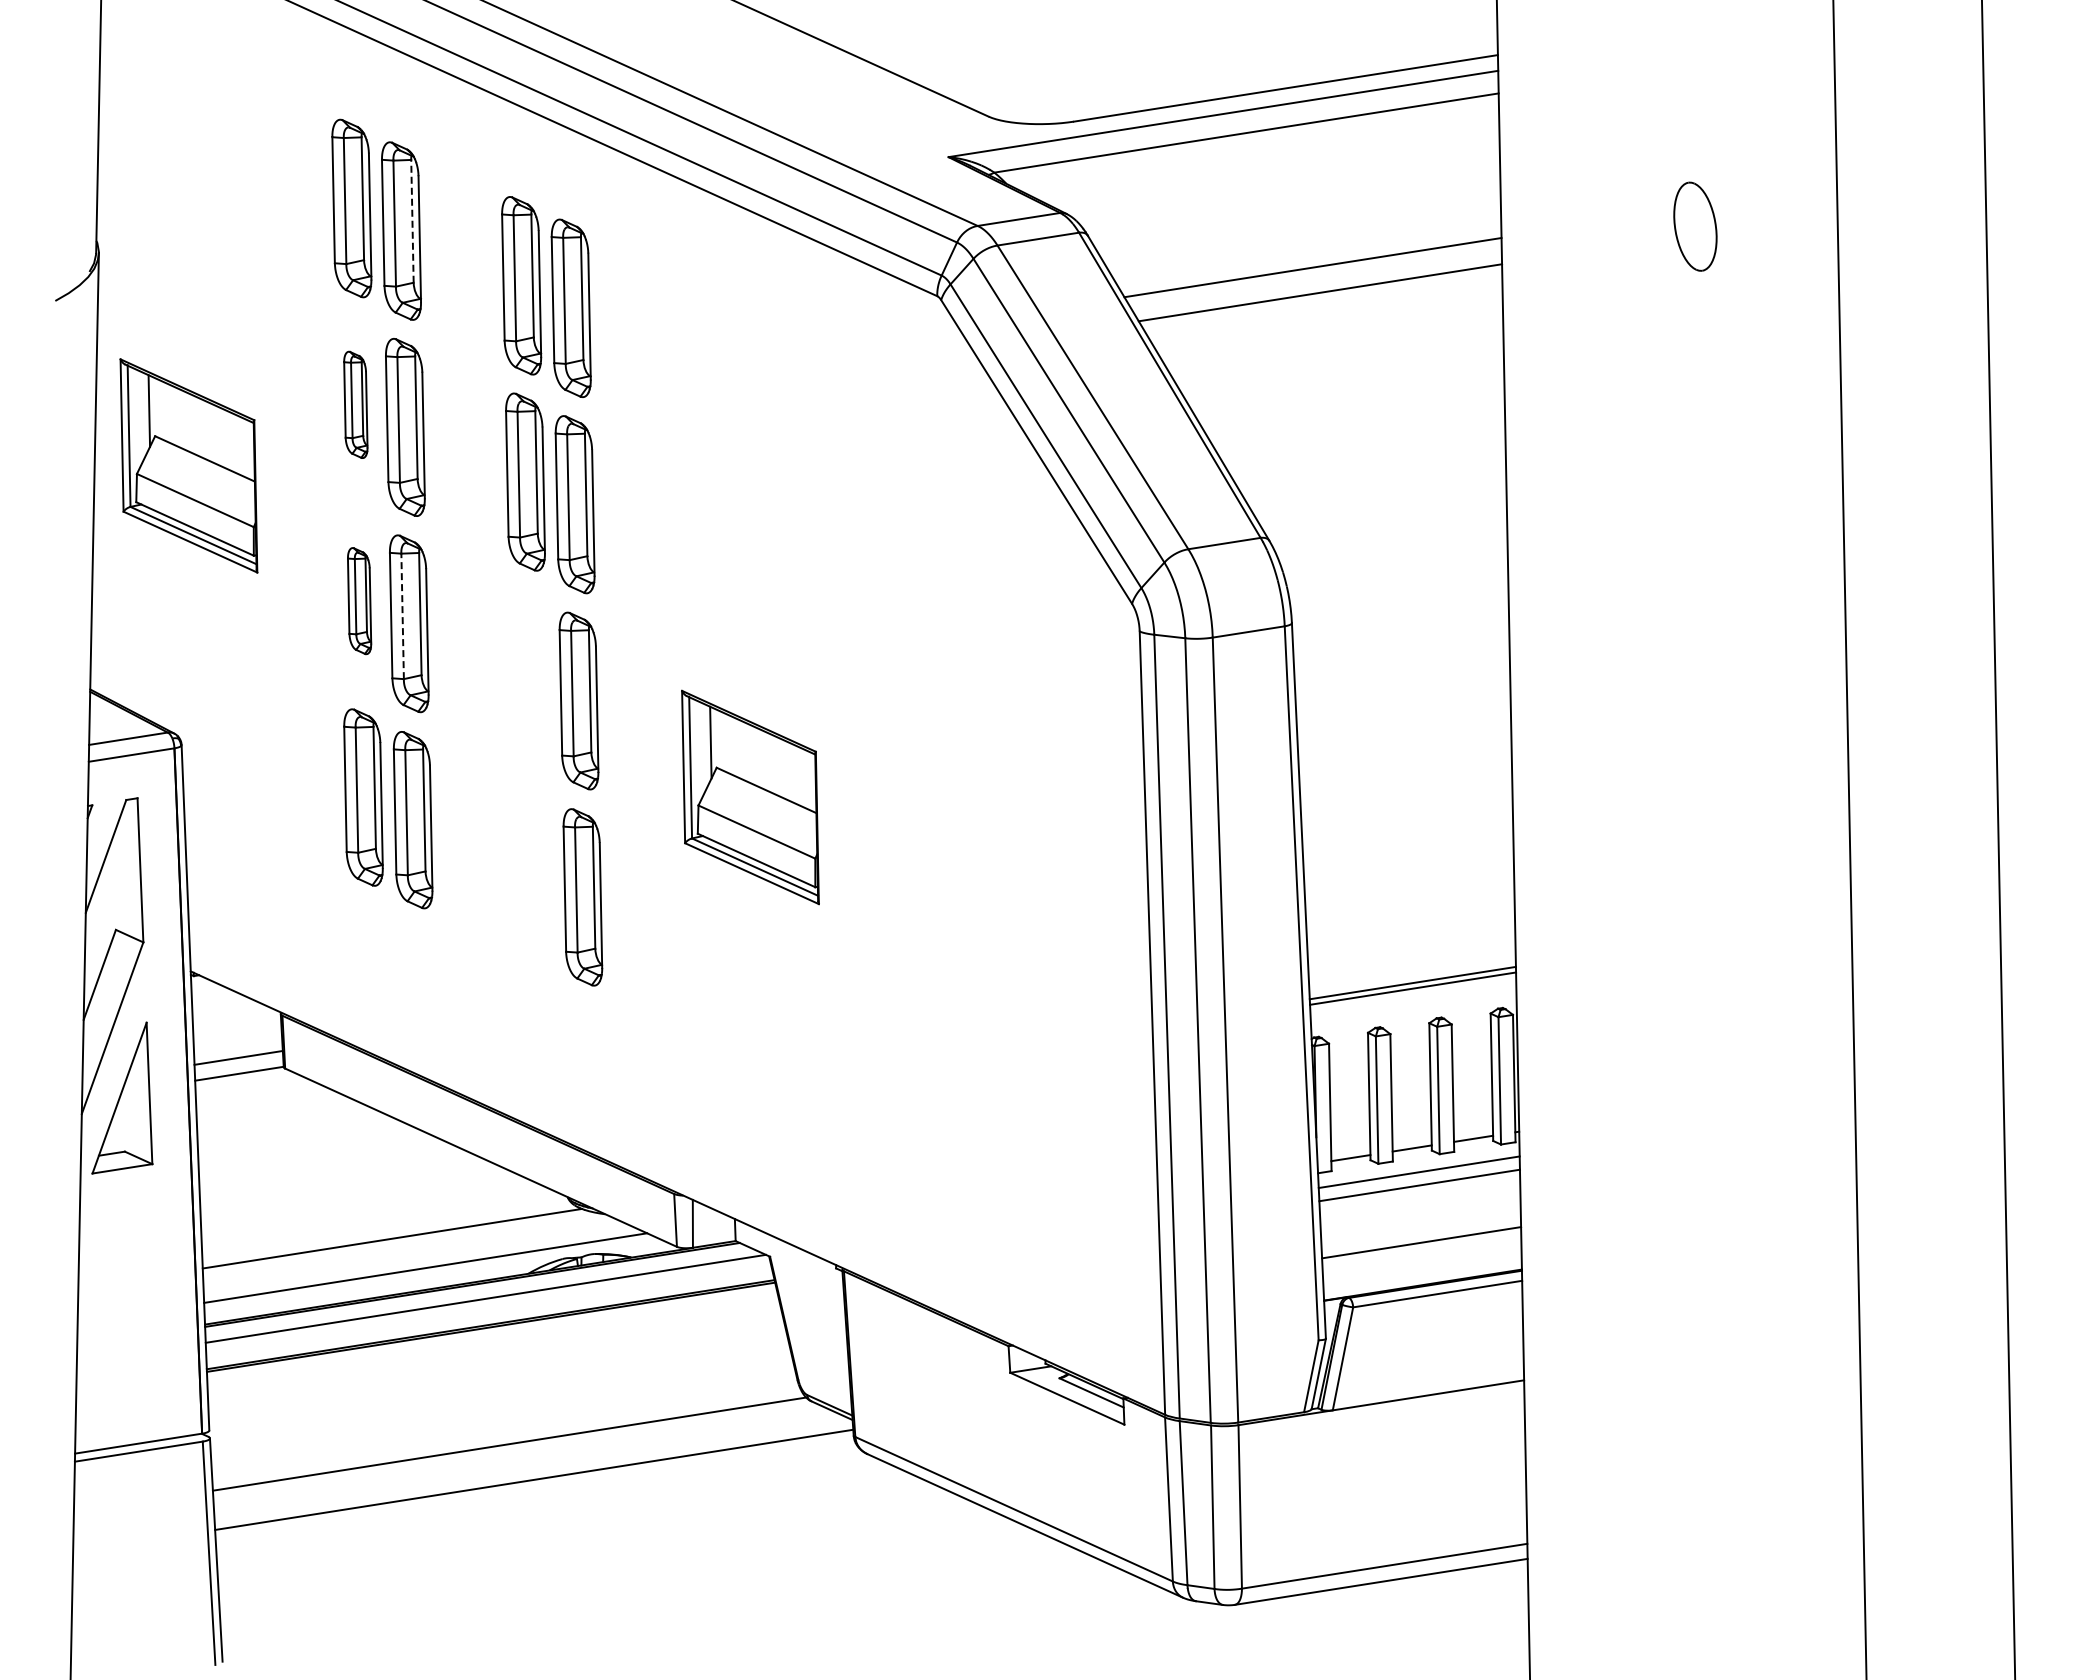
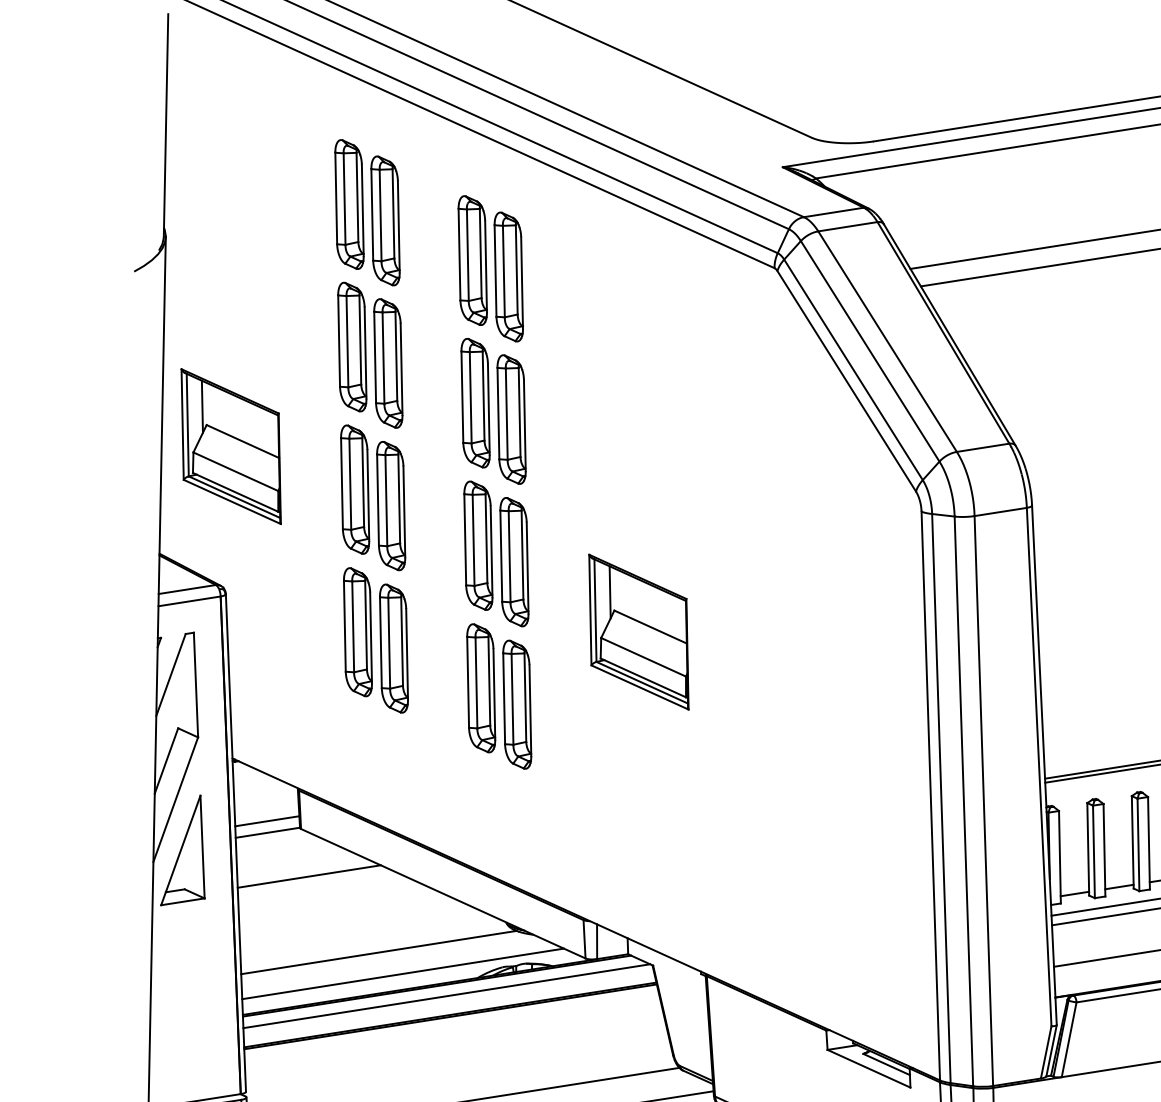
line: (412, 220) -> (393, 213), dashed -> solid
part: (355, 404) -> (352, 346), size x1.67
part: (188, 465) -> (230, 446), moved
part: (359, 600) -> (355, 489), size x1.67
line: (402, 616) -> (386, 500), dashed -> solid
part: (529, 678) -> (478, 545), added
part: (533, 874) -> (481, 688), added
line: (296, 1133) -> (309, 876), added

